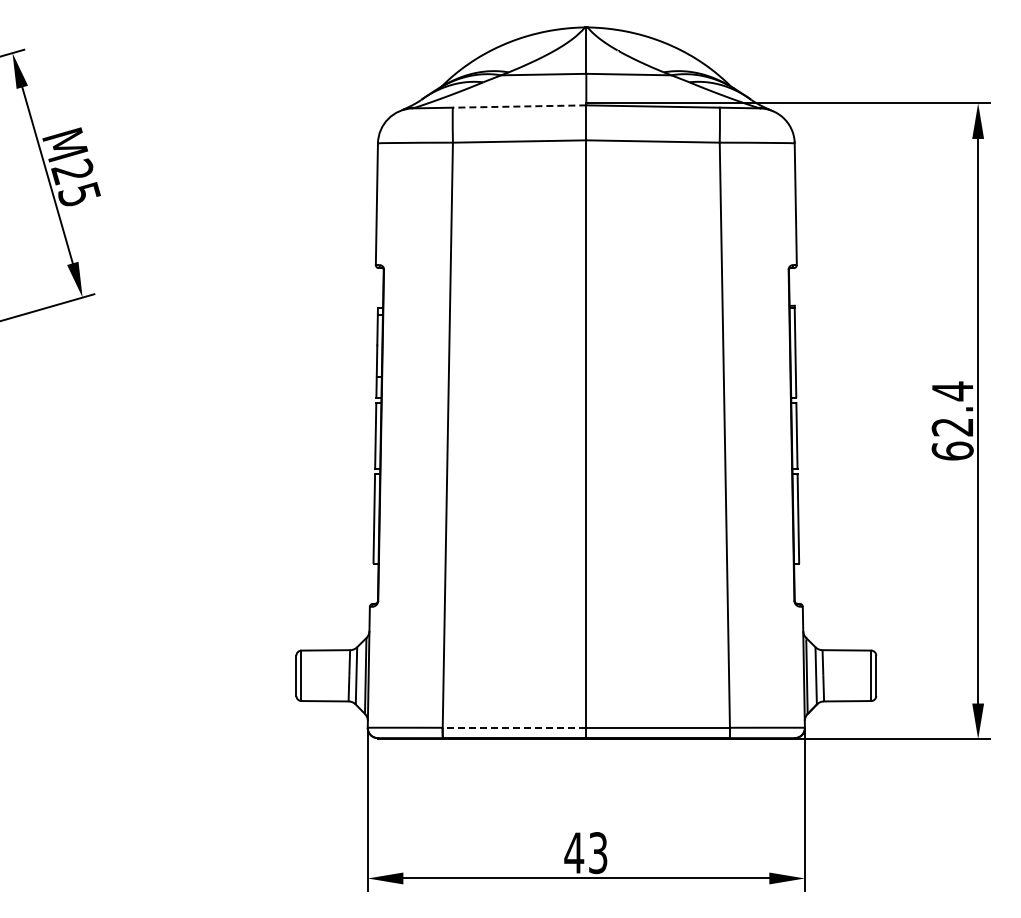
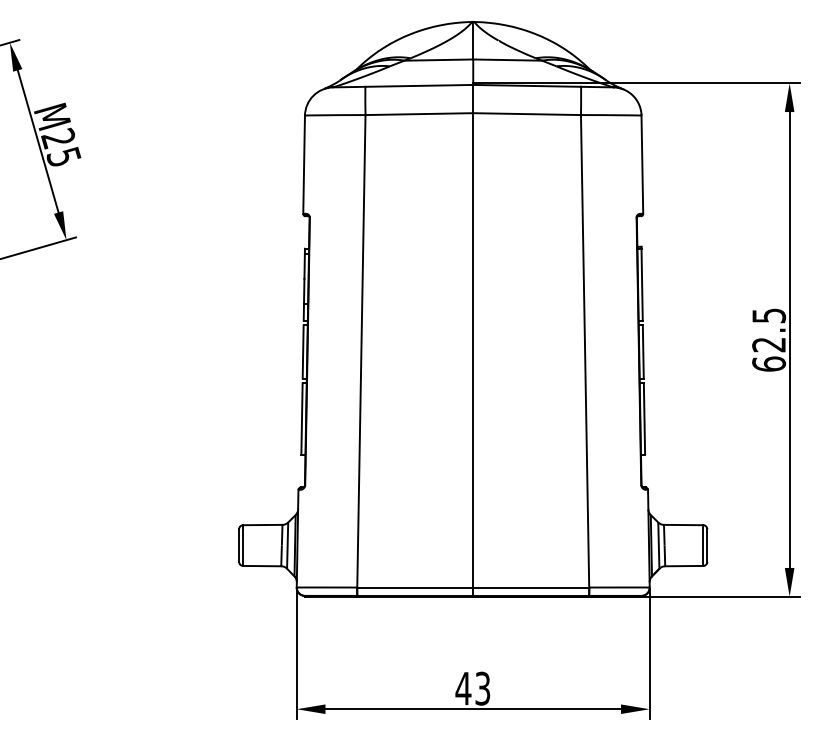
line: (519, 106) -> (419, 85), dashed -> solid
text: (952, 391) -> (768, 315), 62.4 -> 62.5
line: (514, 727) -> (415, 587), dashed -> solid

